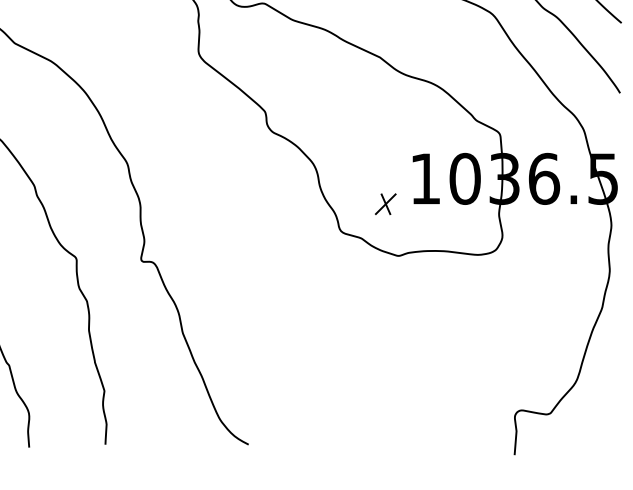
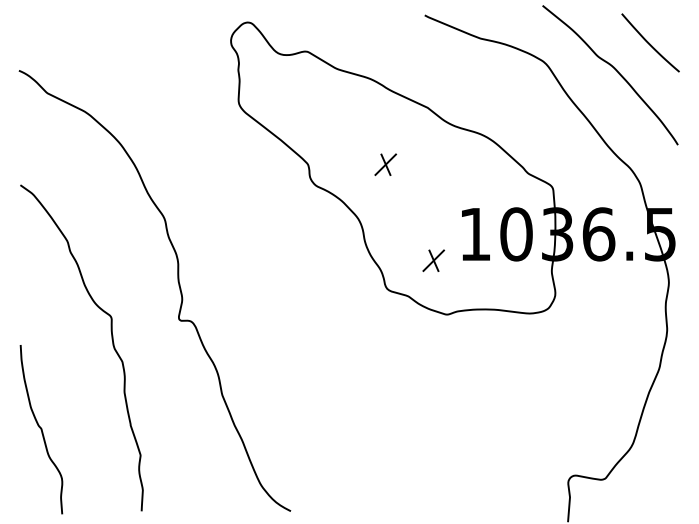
part: (339, 111) -> (385, 164), added

